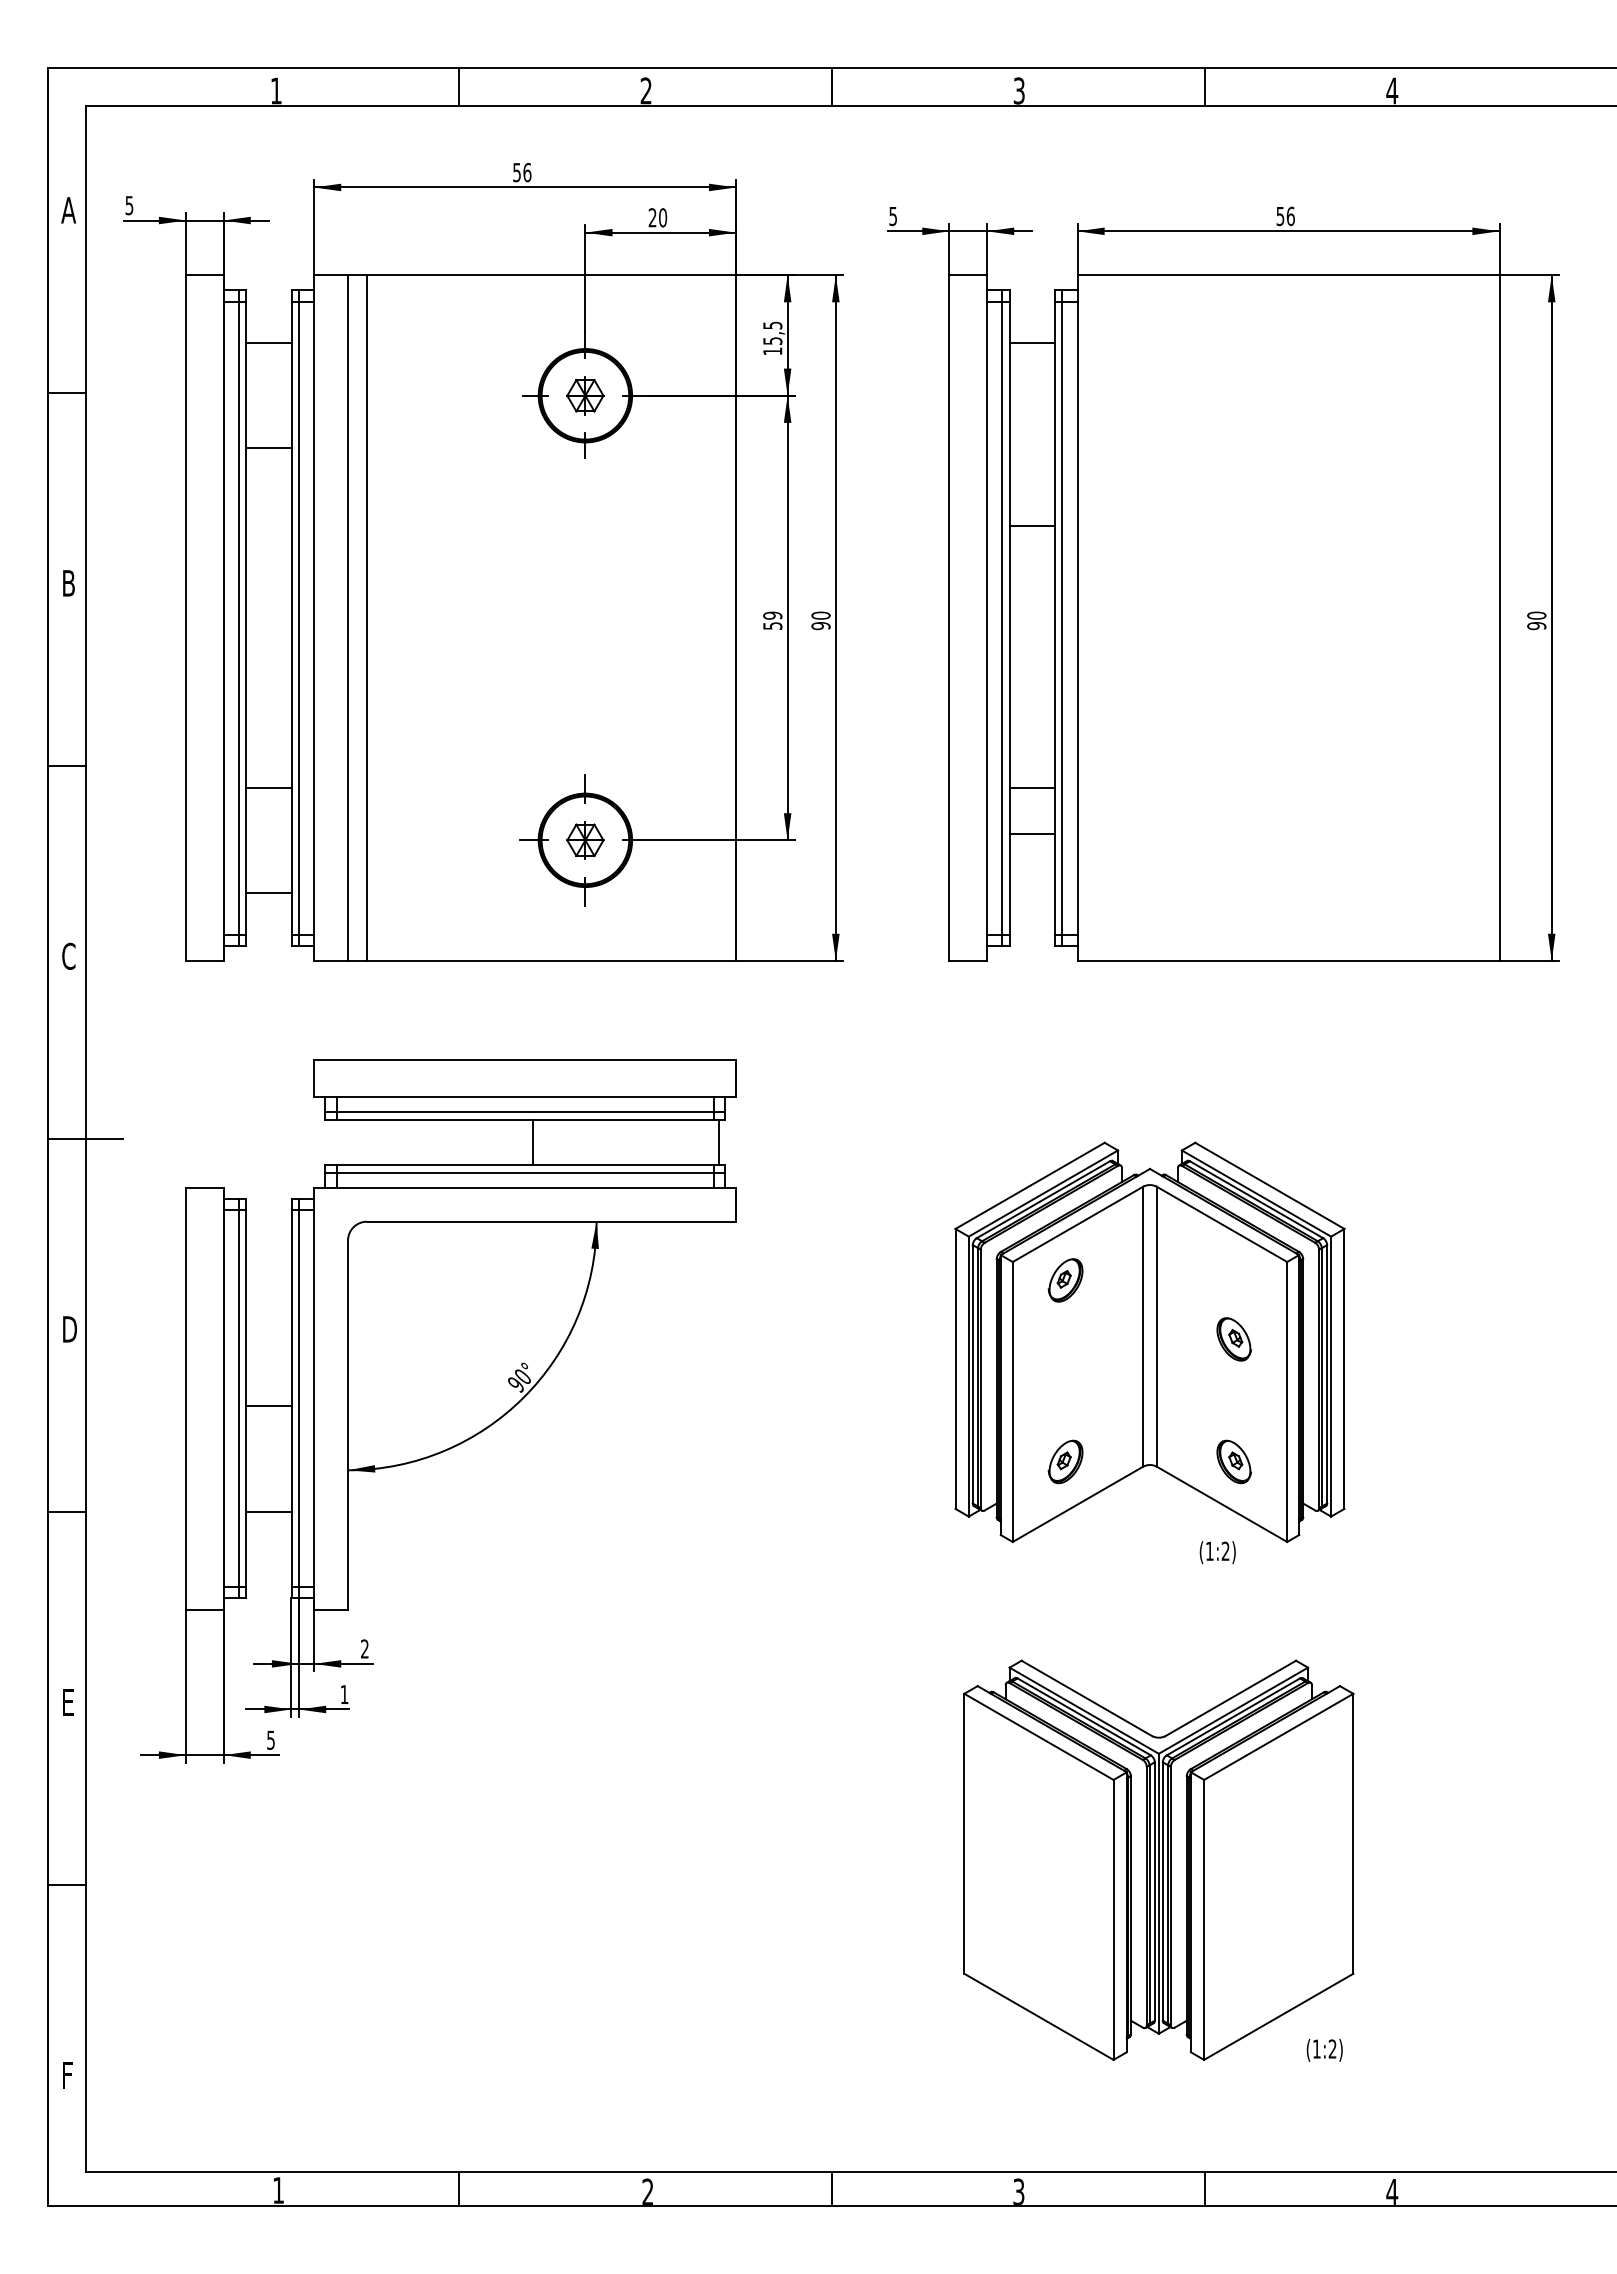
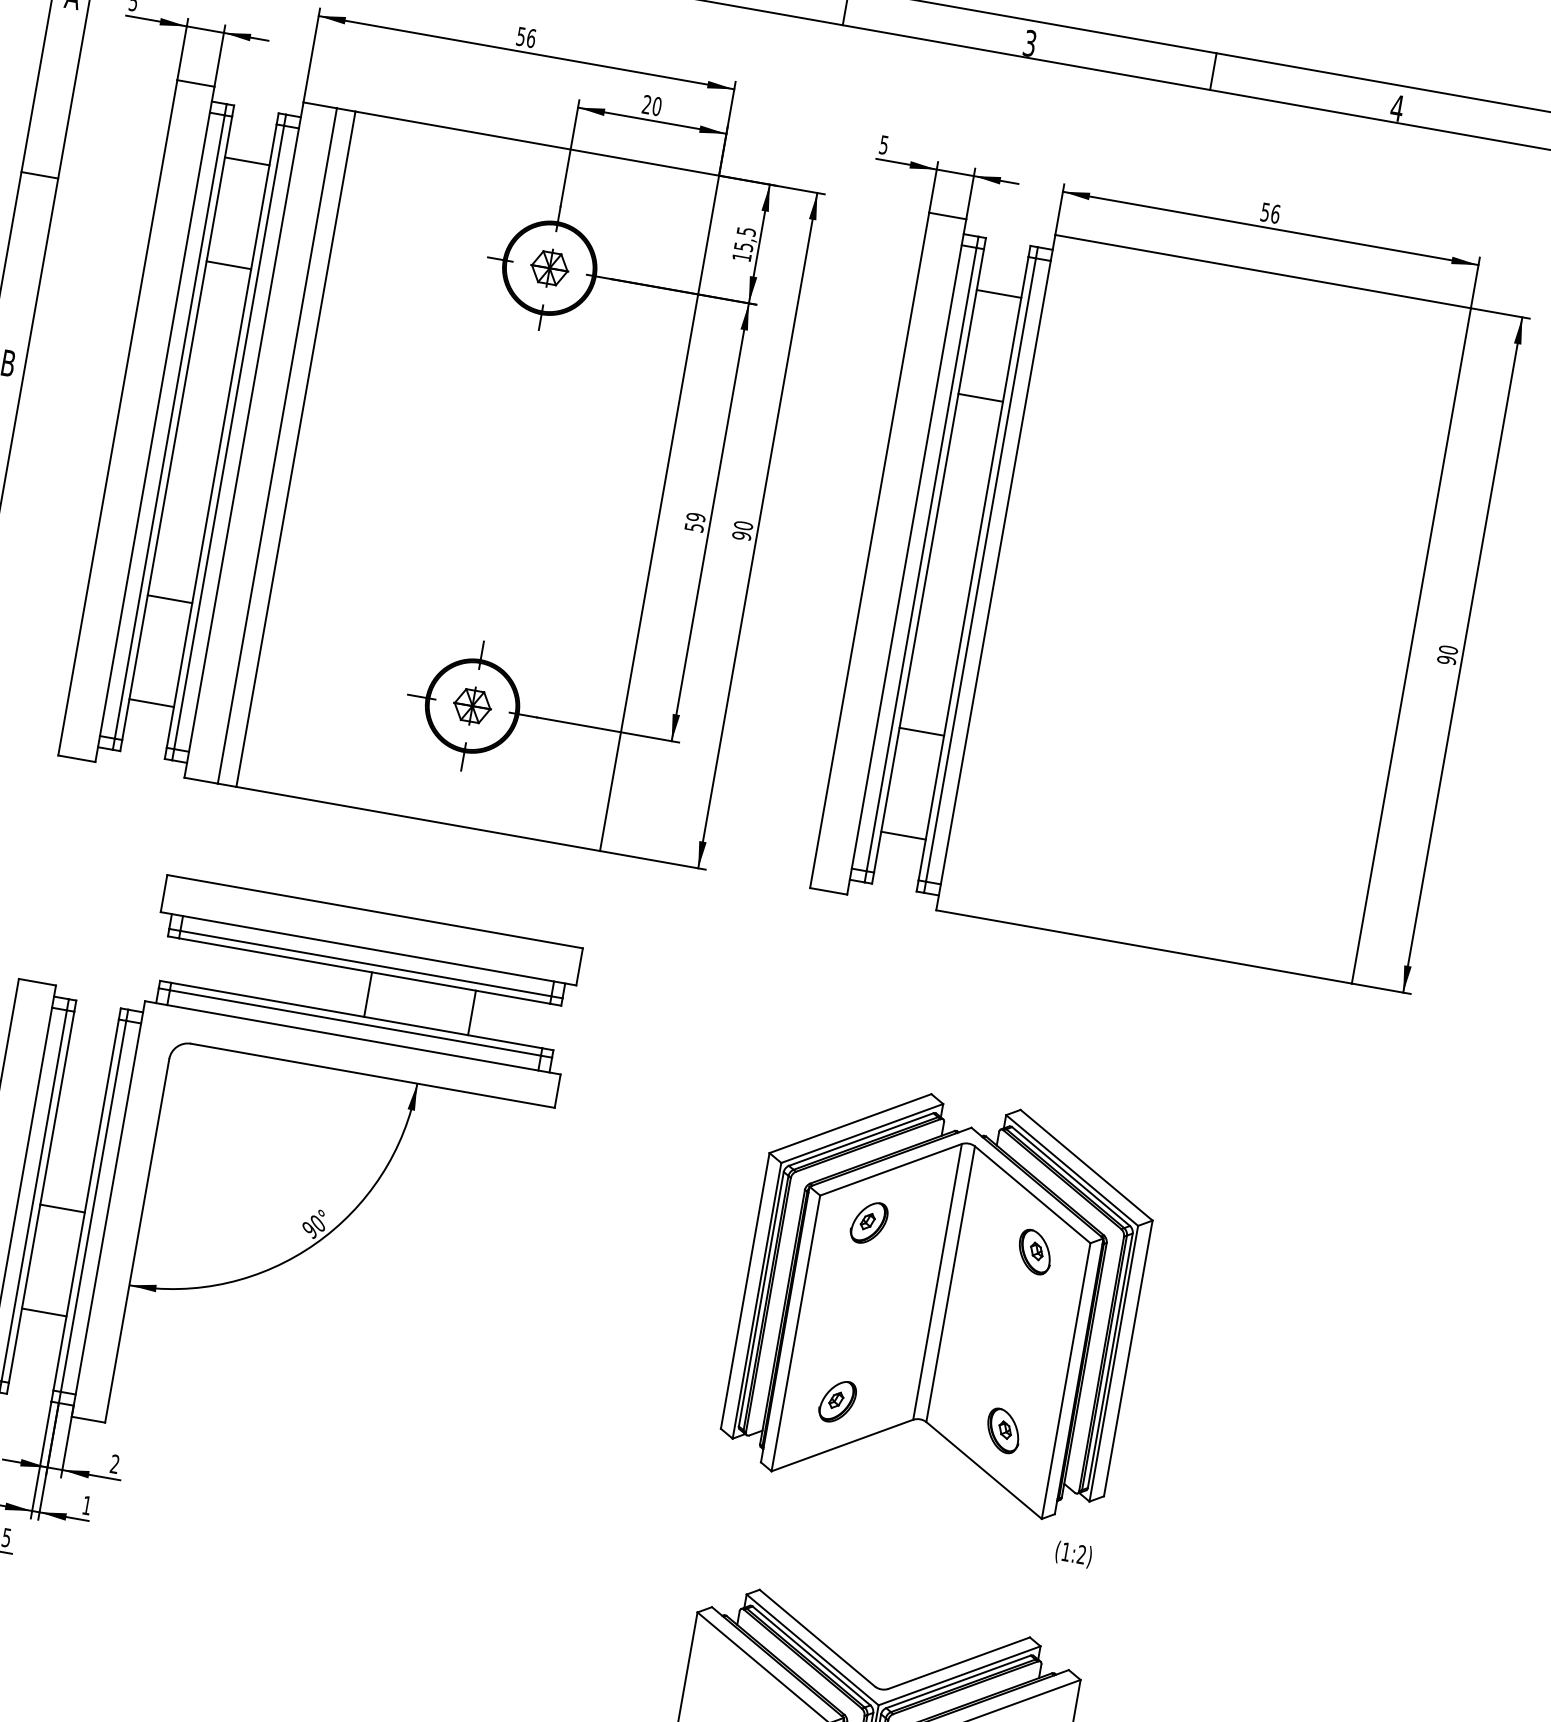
line: (1031, 526) -> (979, 397), moved
line: (1031, 834) -> (902, 835), moved
line: (719, 1142) -> (472, 1012), moved
part: (1233, 1339) -> (1034, 1252), moved
text: (1217, 1552) -> (1073, 1554), moved

